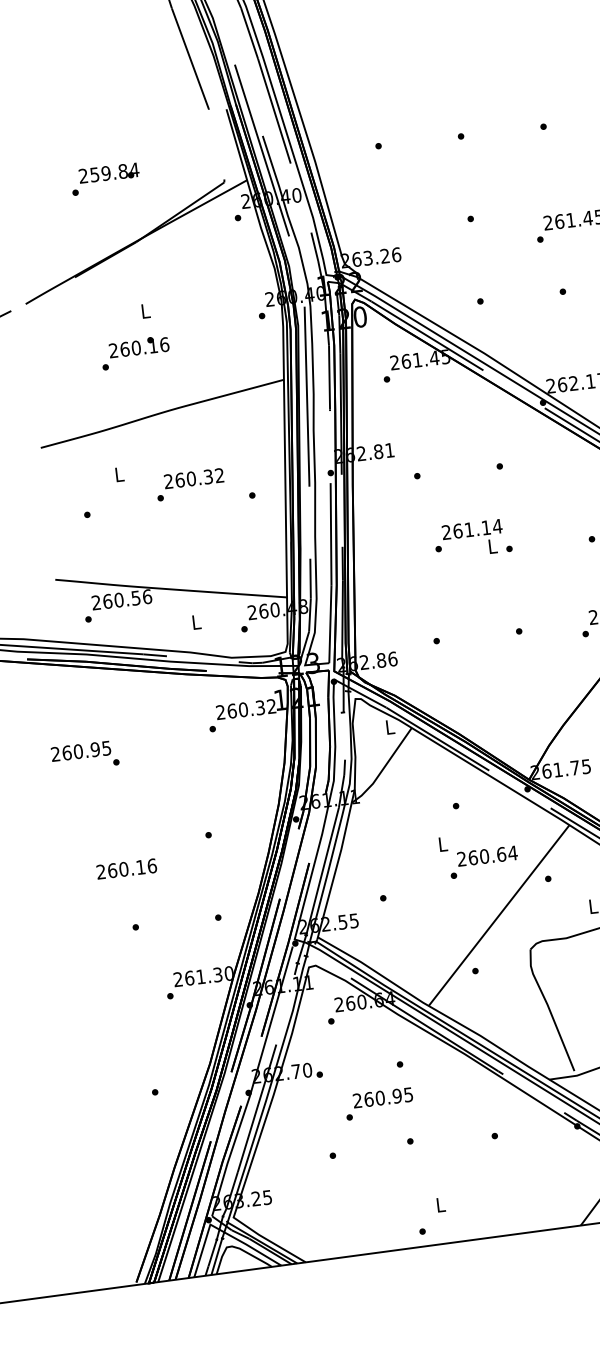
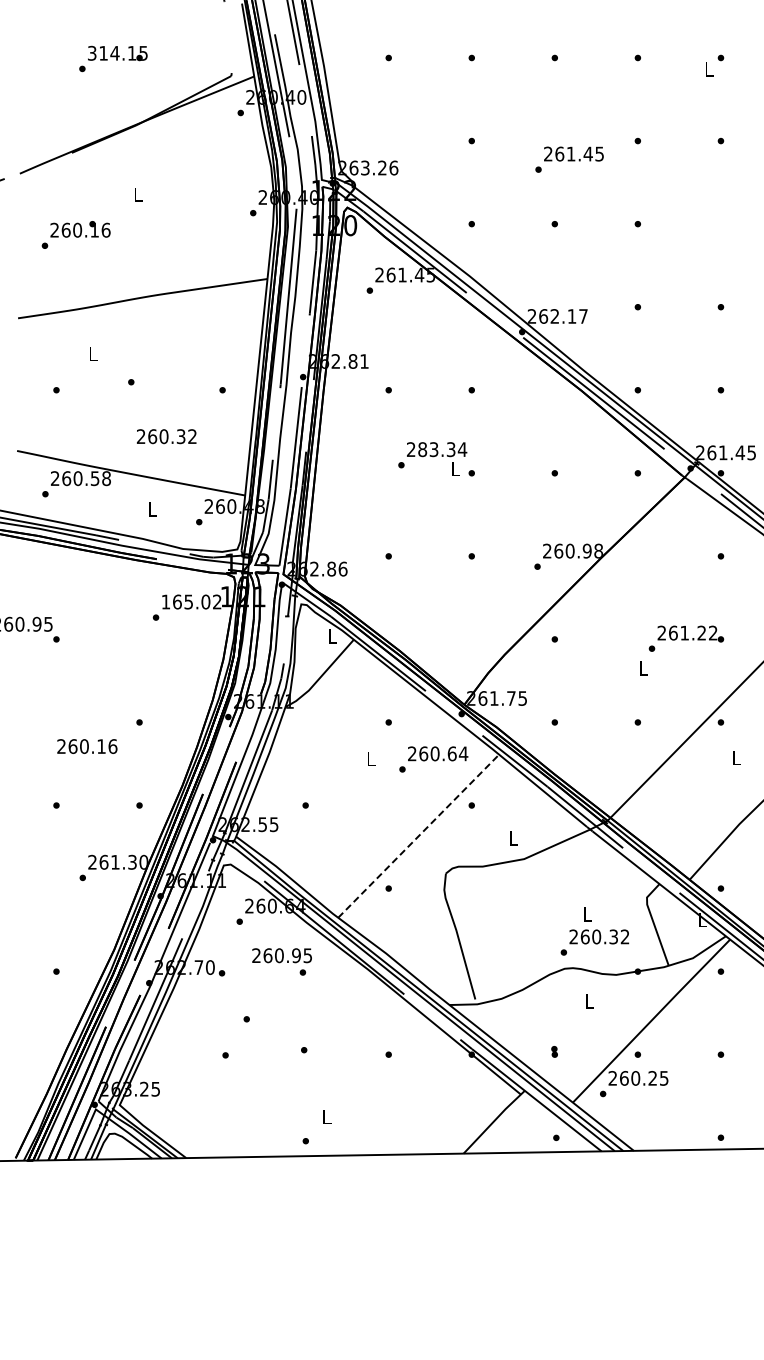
text: (109, 172) -> (118, 52), 259.84 -> 314.15
text: (134, 352) -> (75, 234), moved
text: (193, 478) -> (166, 436), moved
text: (471, 529) -> (436, 449), 261.14 -> 283.34
text: (147, 596) -> (106, 478), 260.56 -> 260.58
text: (240, 709) -> (185, 601), 260.32 -> 165.02
text: (483, 862) -> (433, 759), moved
text: (126, 868) -> (87, 746), moved
line: (498, 915) -> (418, 836), solid -> dashed
text: (382, 1097) -> (281, 955), moved

